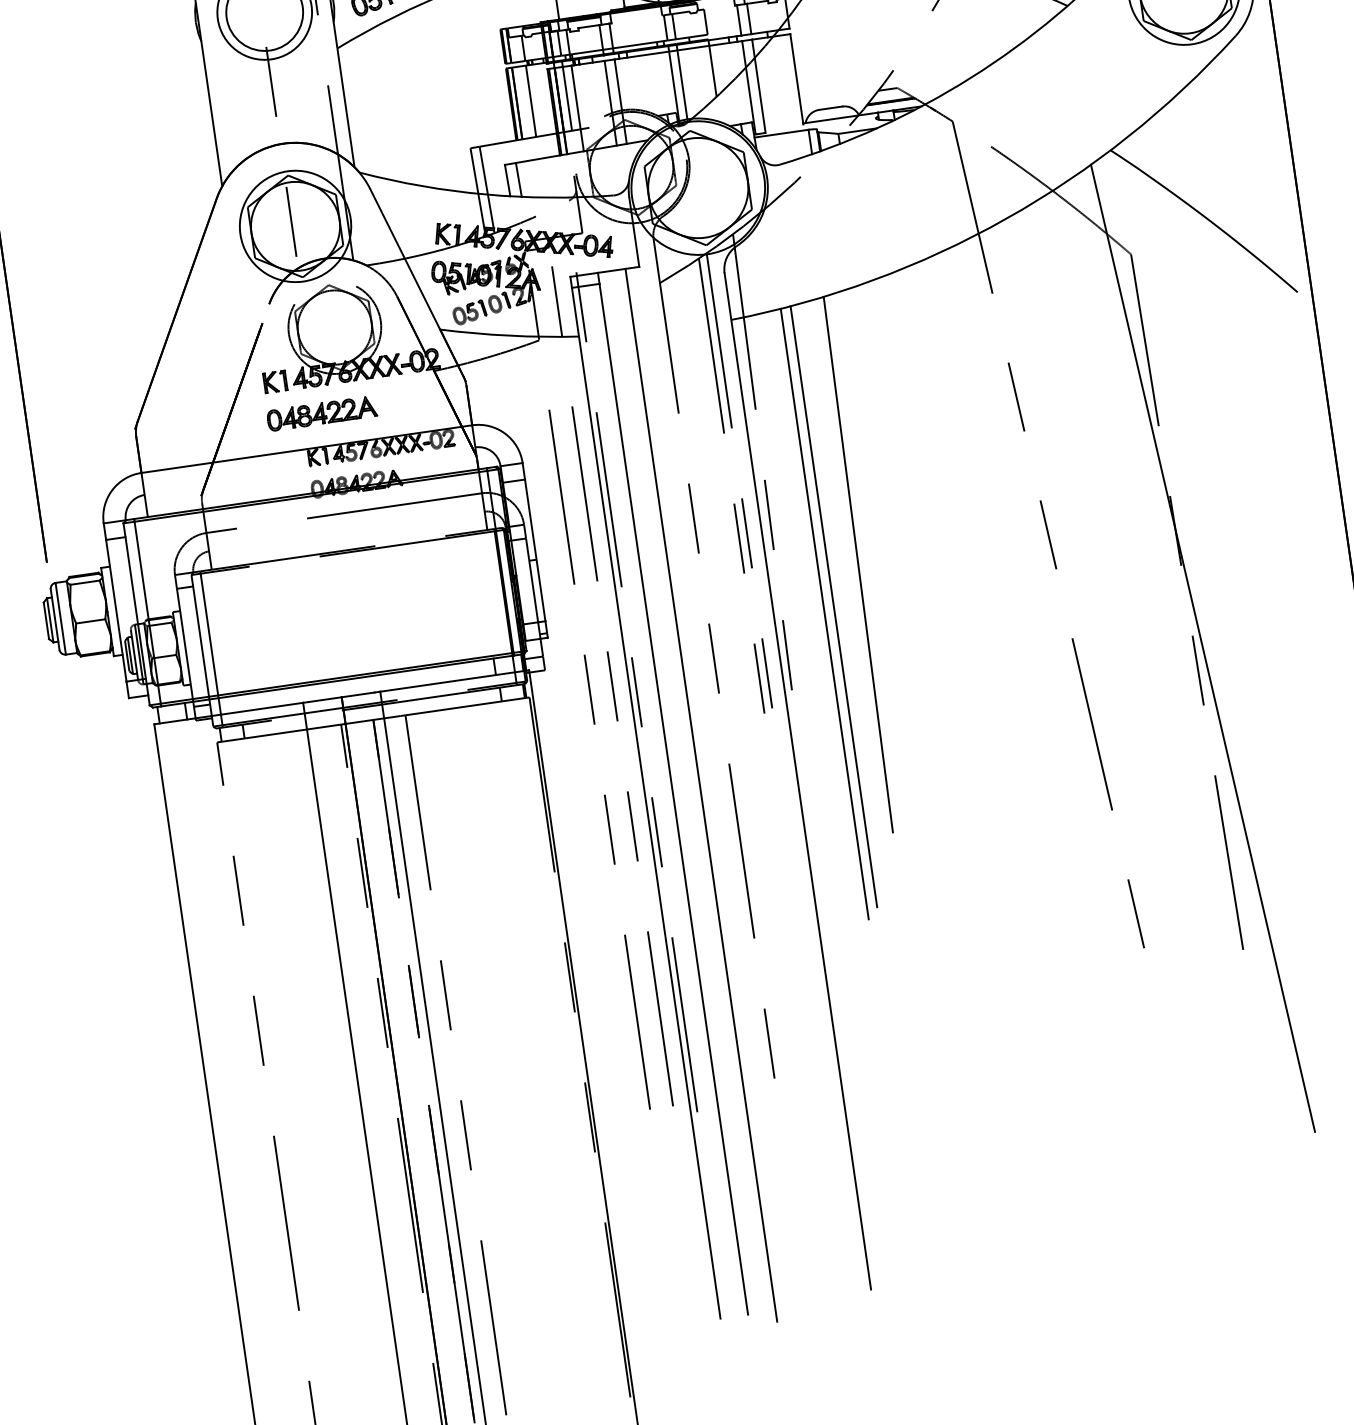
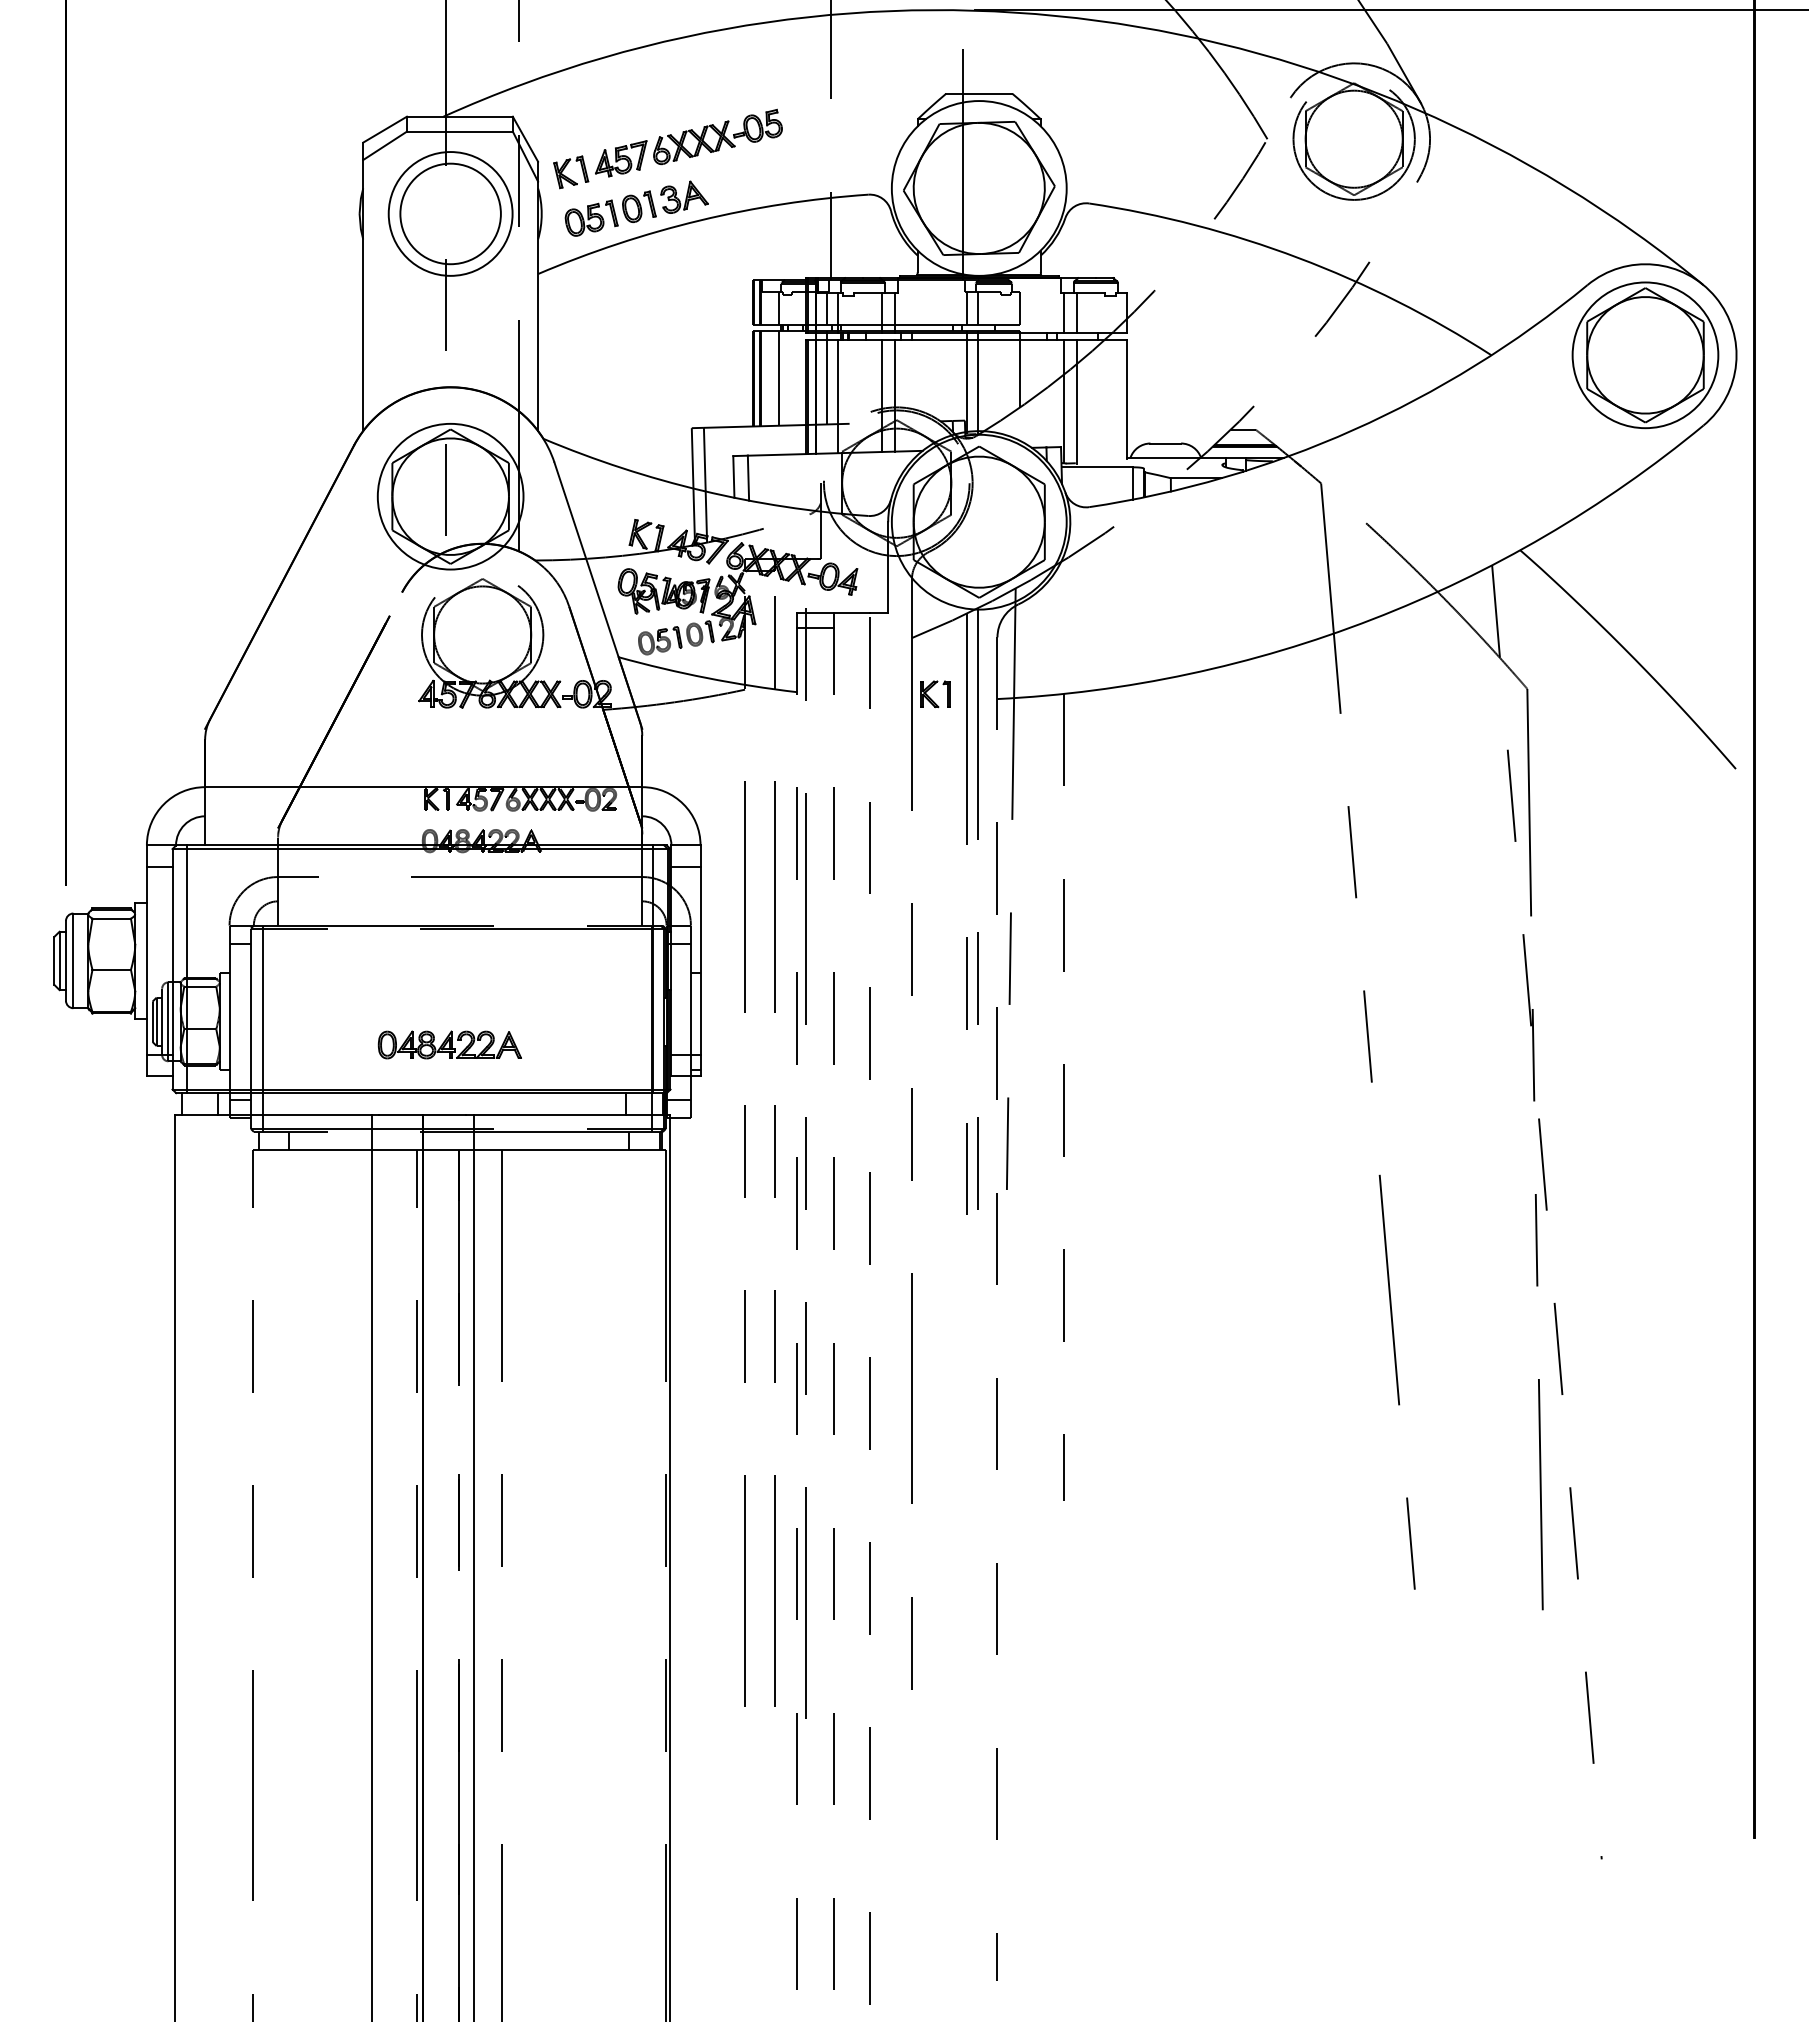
part: (275, 382) -> (935, 694), moved
part: (321, 413) -> (449, 1044), moved
line: (858, 564) -> (1116, 1039), removed
line: (833, 606) -> (1076, 1089), removed
line: (824, 614) -> (1063, 1097), solid -> dashed
line: (1202, 648) -> (1546, 1212), solid -> dashed
line: (797, 781) -> (997, 1309), solid -> dashed
line: (701, 795) -> (869, 1309), solid -> dashed
line: (673, 798) -> (833, 1308), solid -> dashed
line: (646, 802) -> (797, 1308), solid -> dashed

